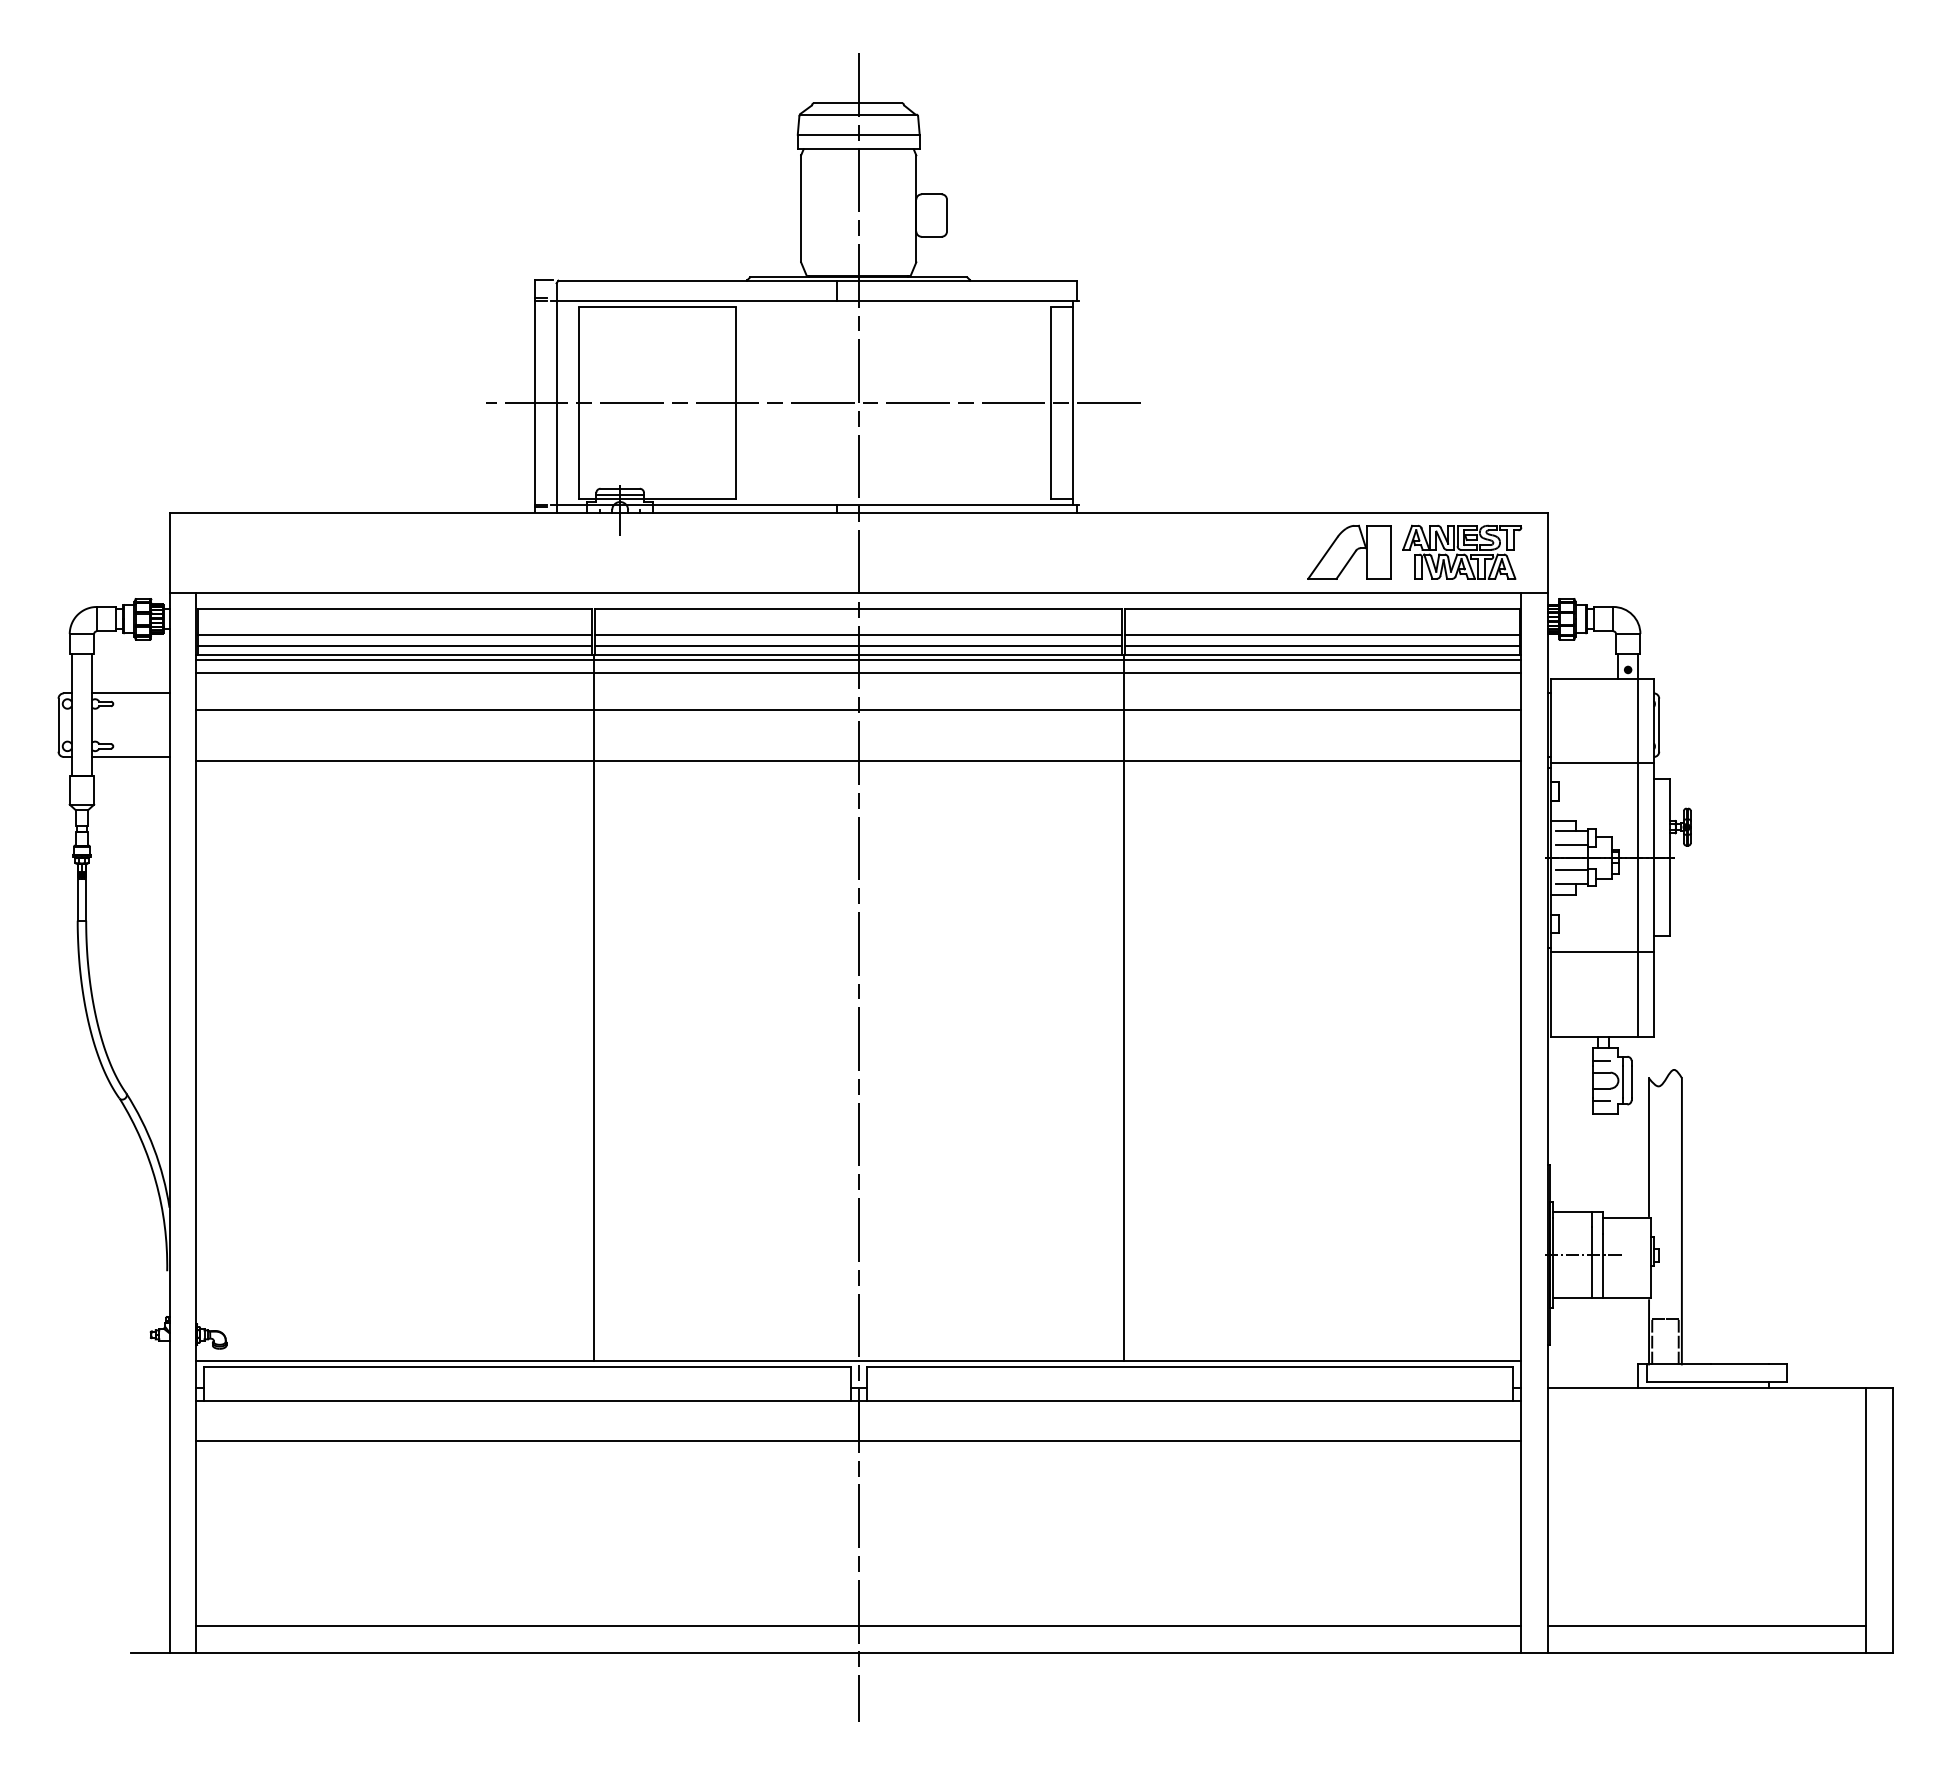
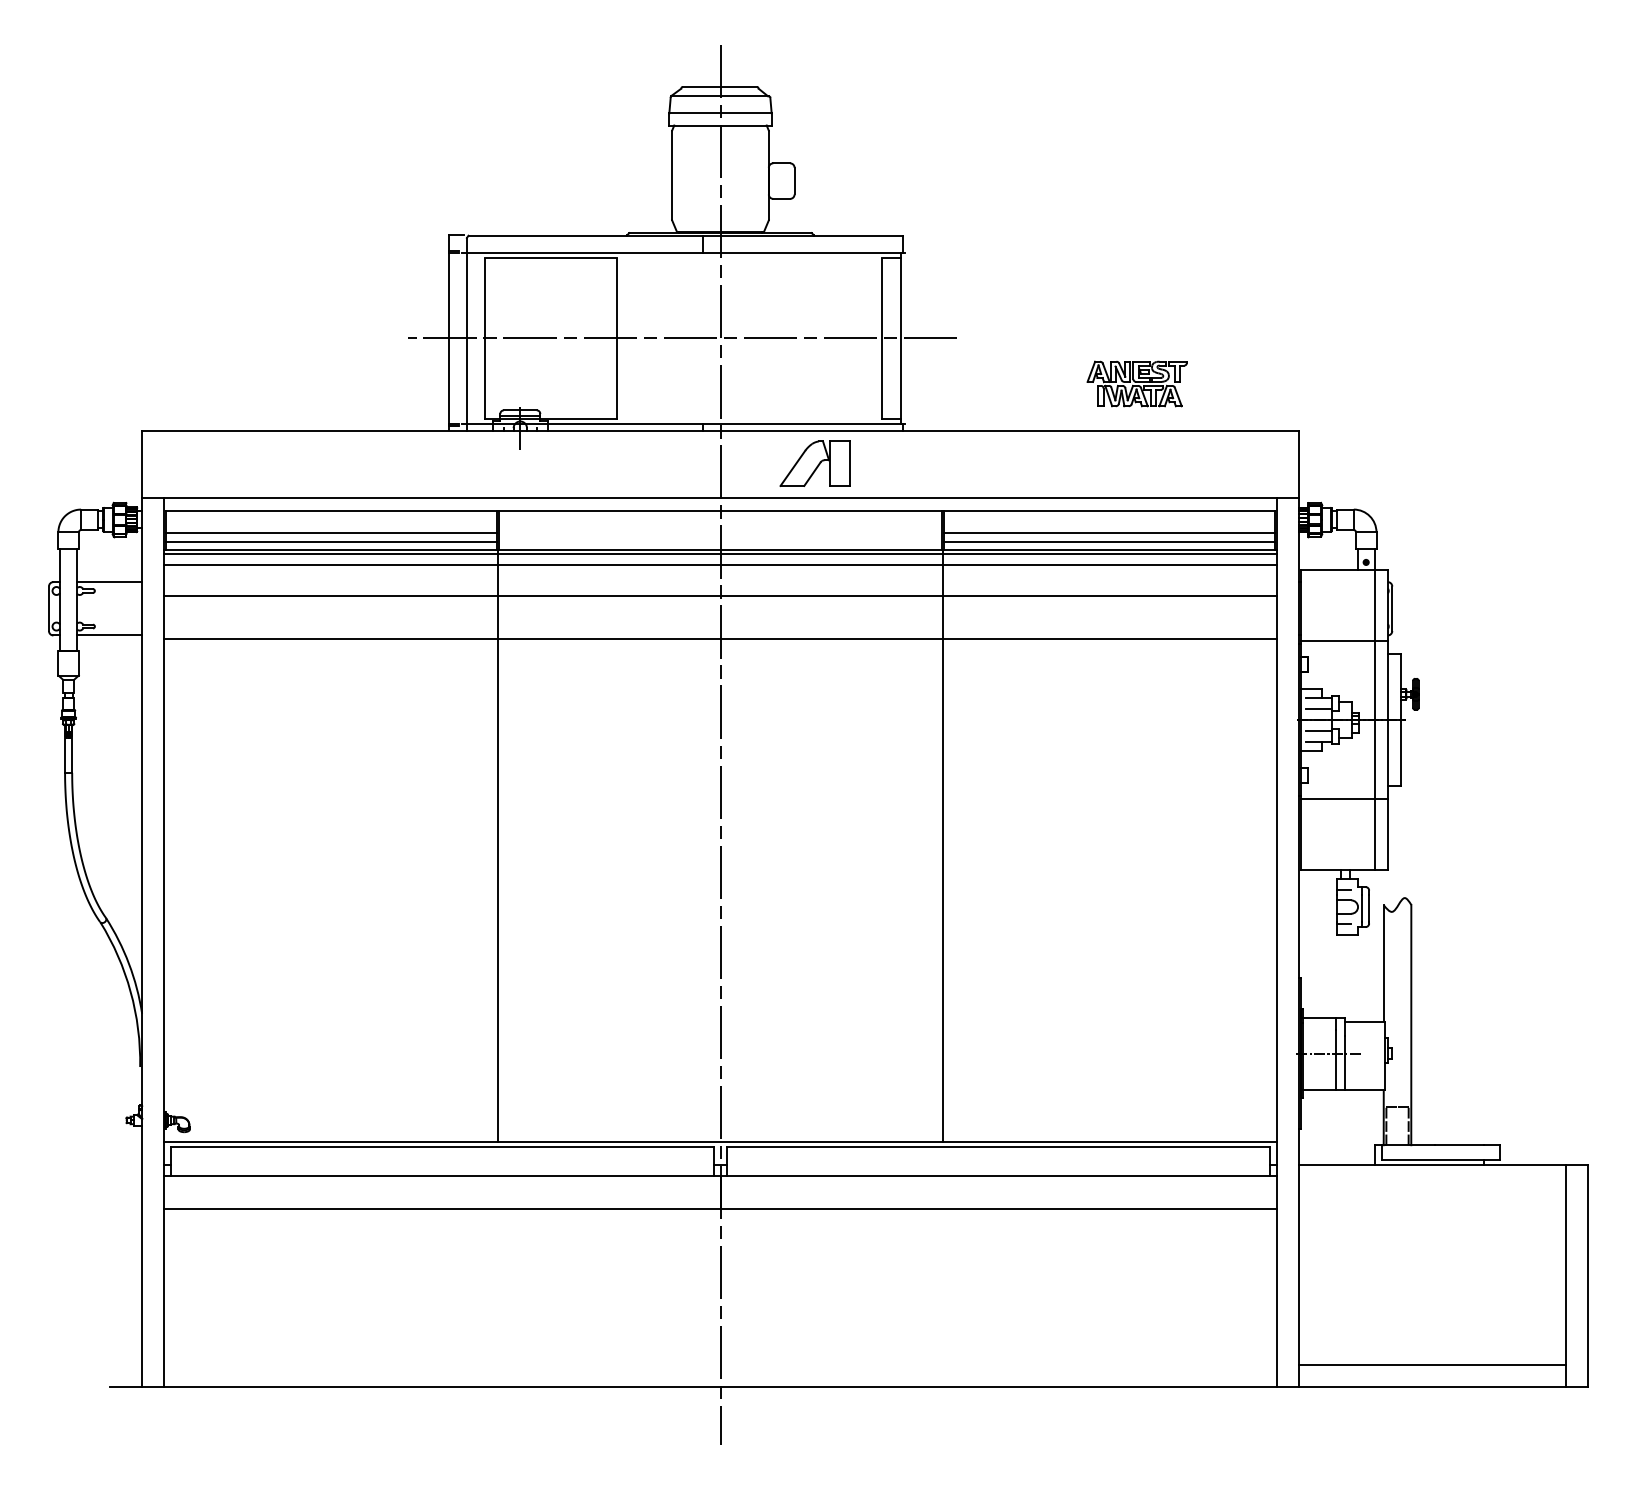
part: (1349, 551) -> (815, 463), moved
part: (1462, 551) -> (1137, 383), moved
line: (858, 635) -> (720, 533), removed
line: (858, 645) -> (720, 541), removed
line: (858, 1626) -> (720, 1365), removed

